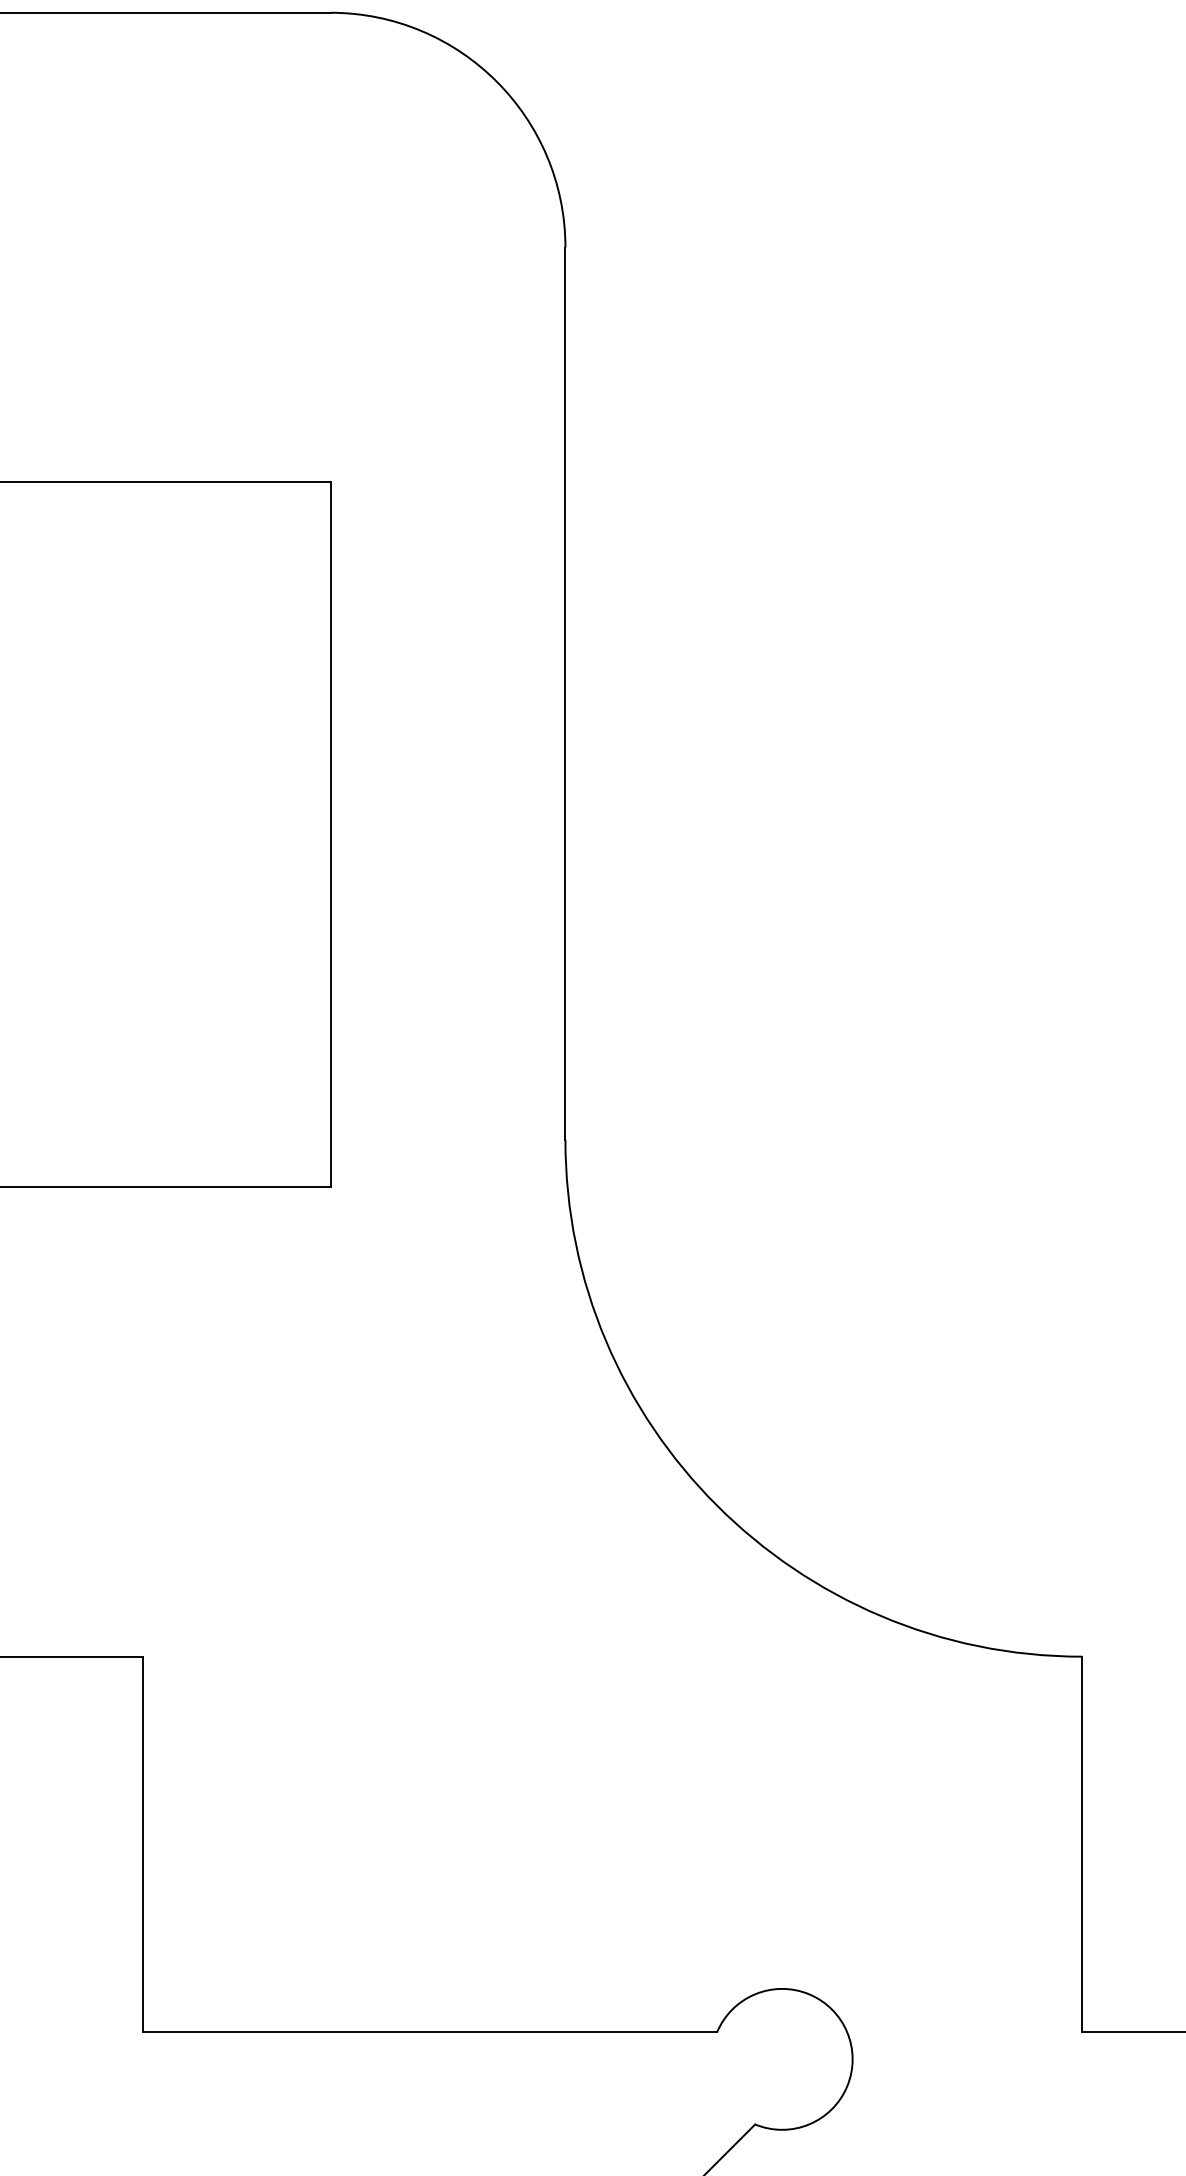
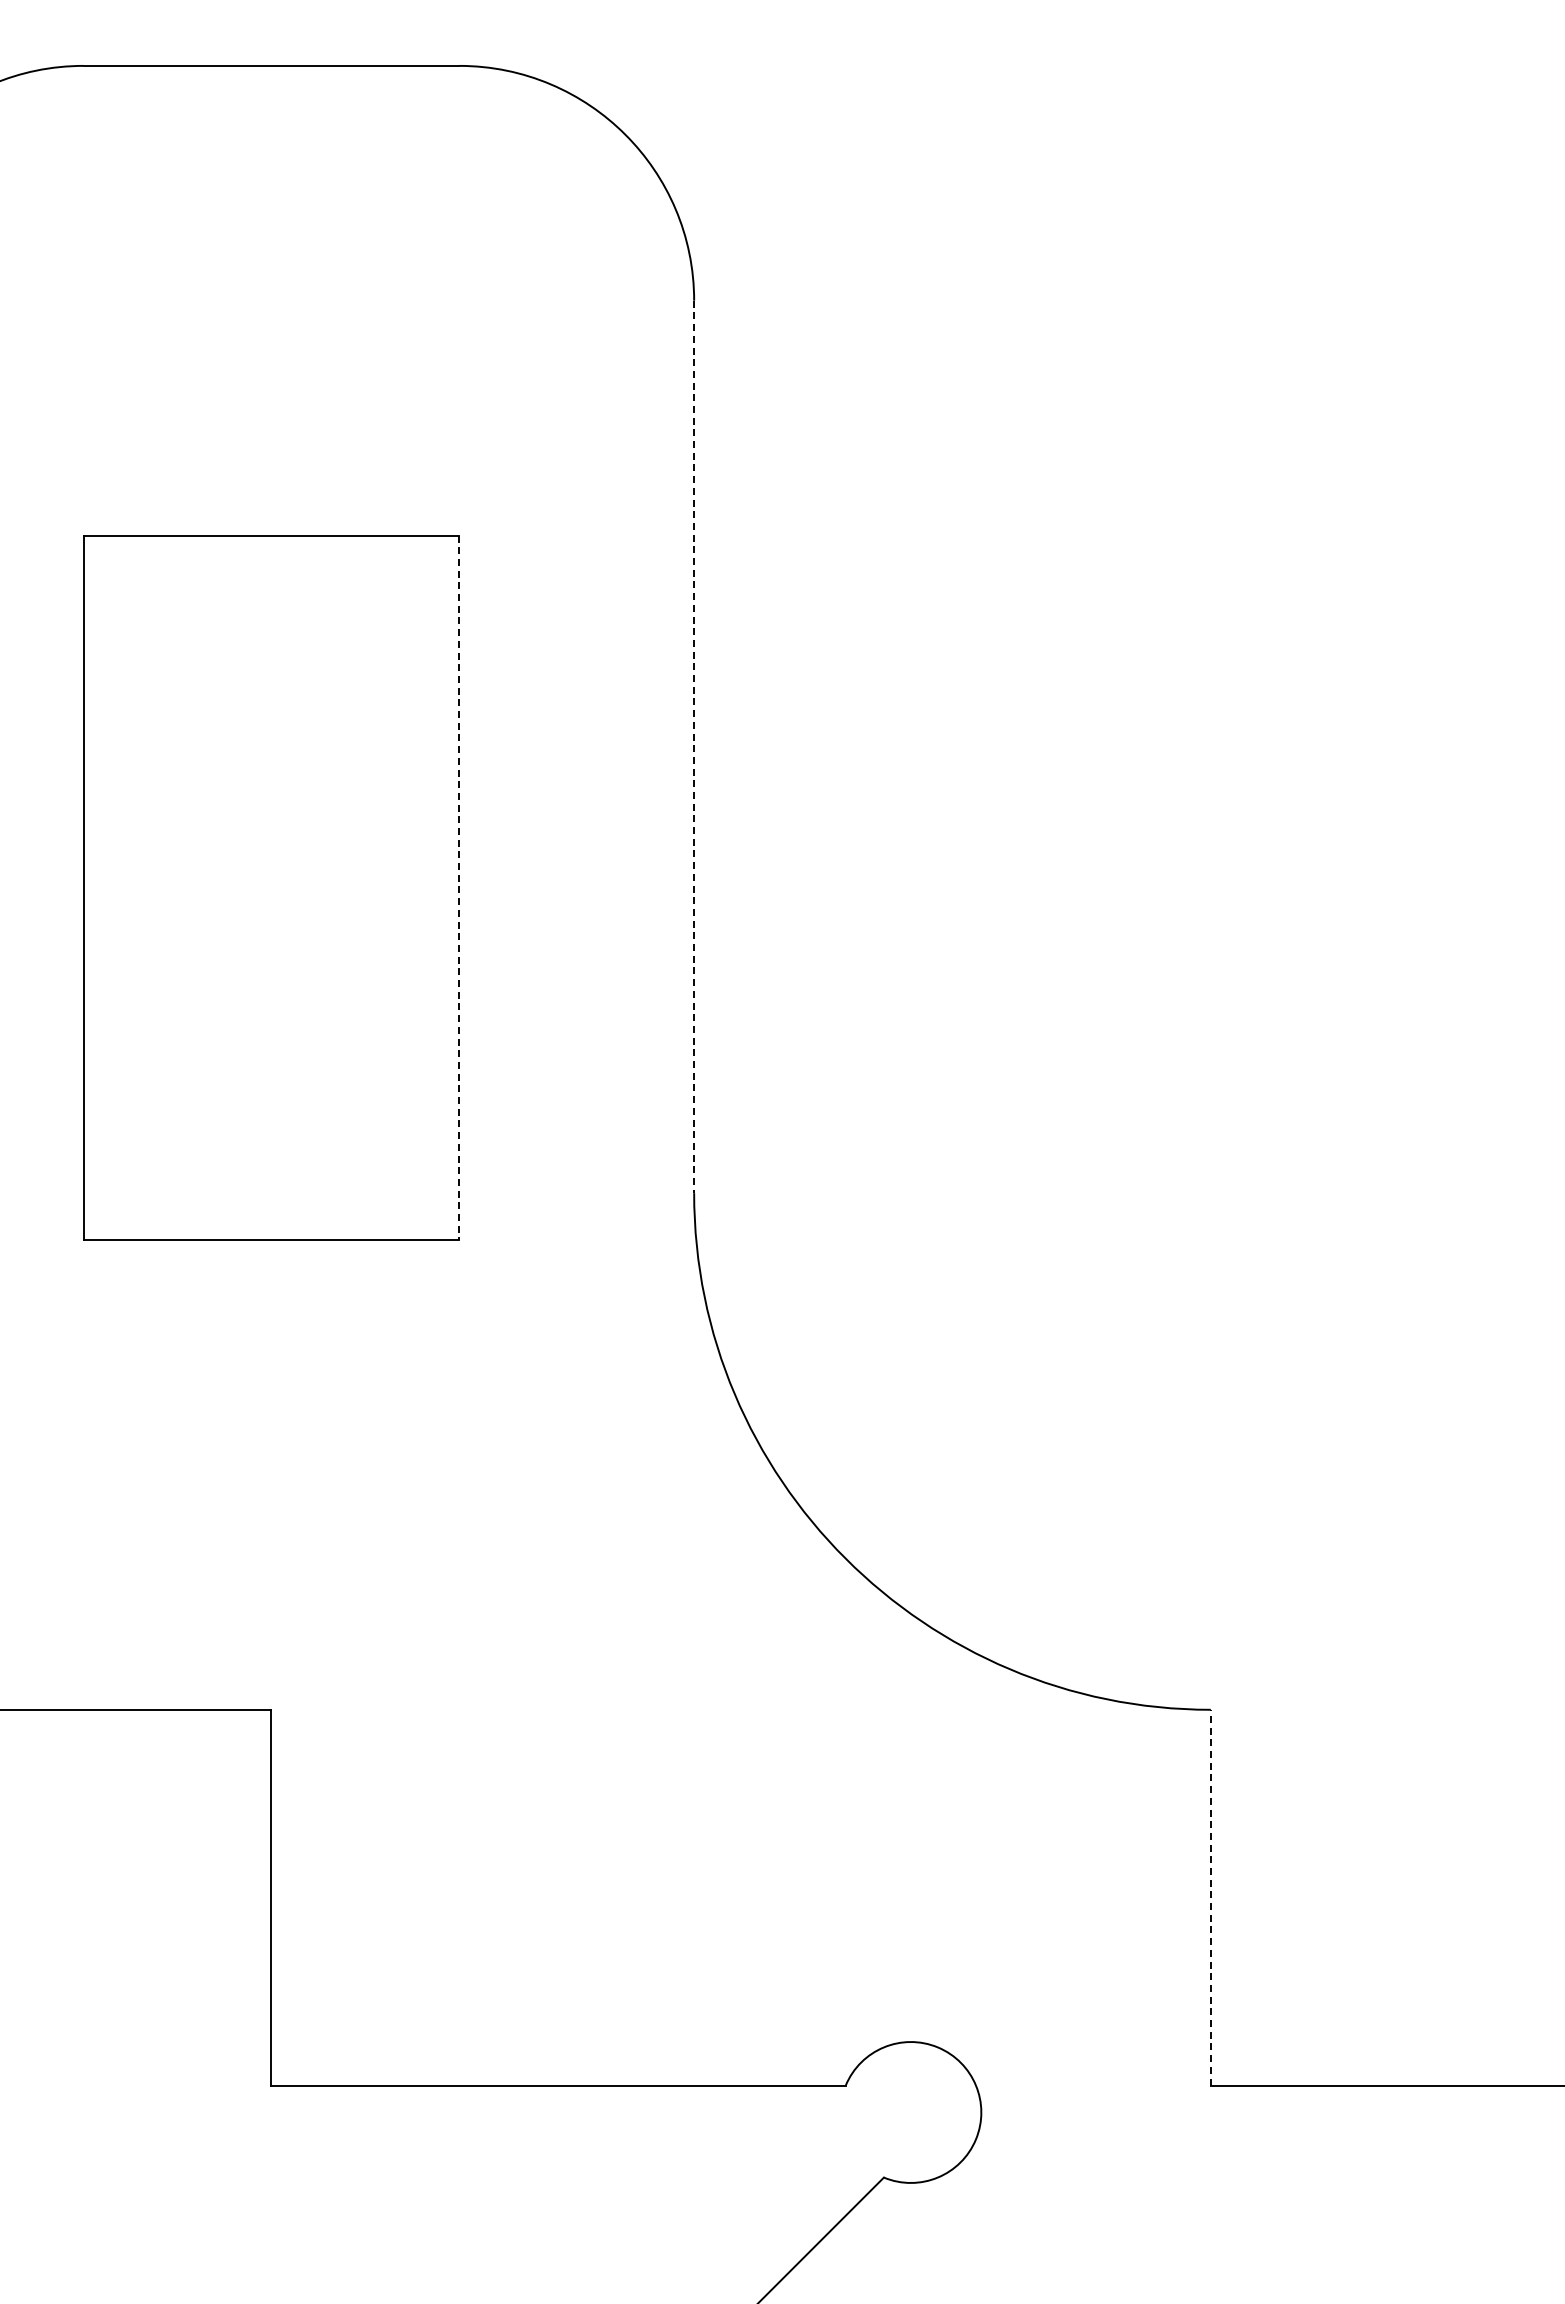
line: (565, 694) -> (694, 747), solid -> dashed
line: (330, 835) -> (459, 888), solid -> dashed
line: (1081, 1844) -> (1210, 1897), solid -> dashed

